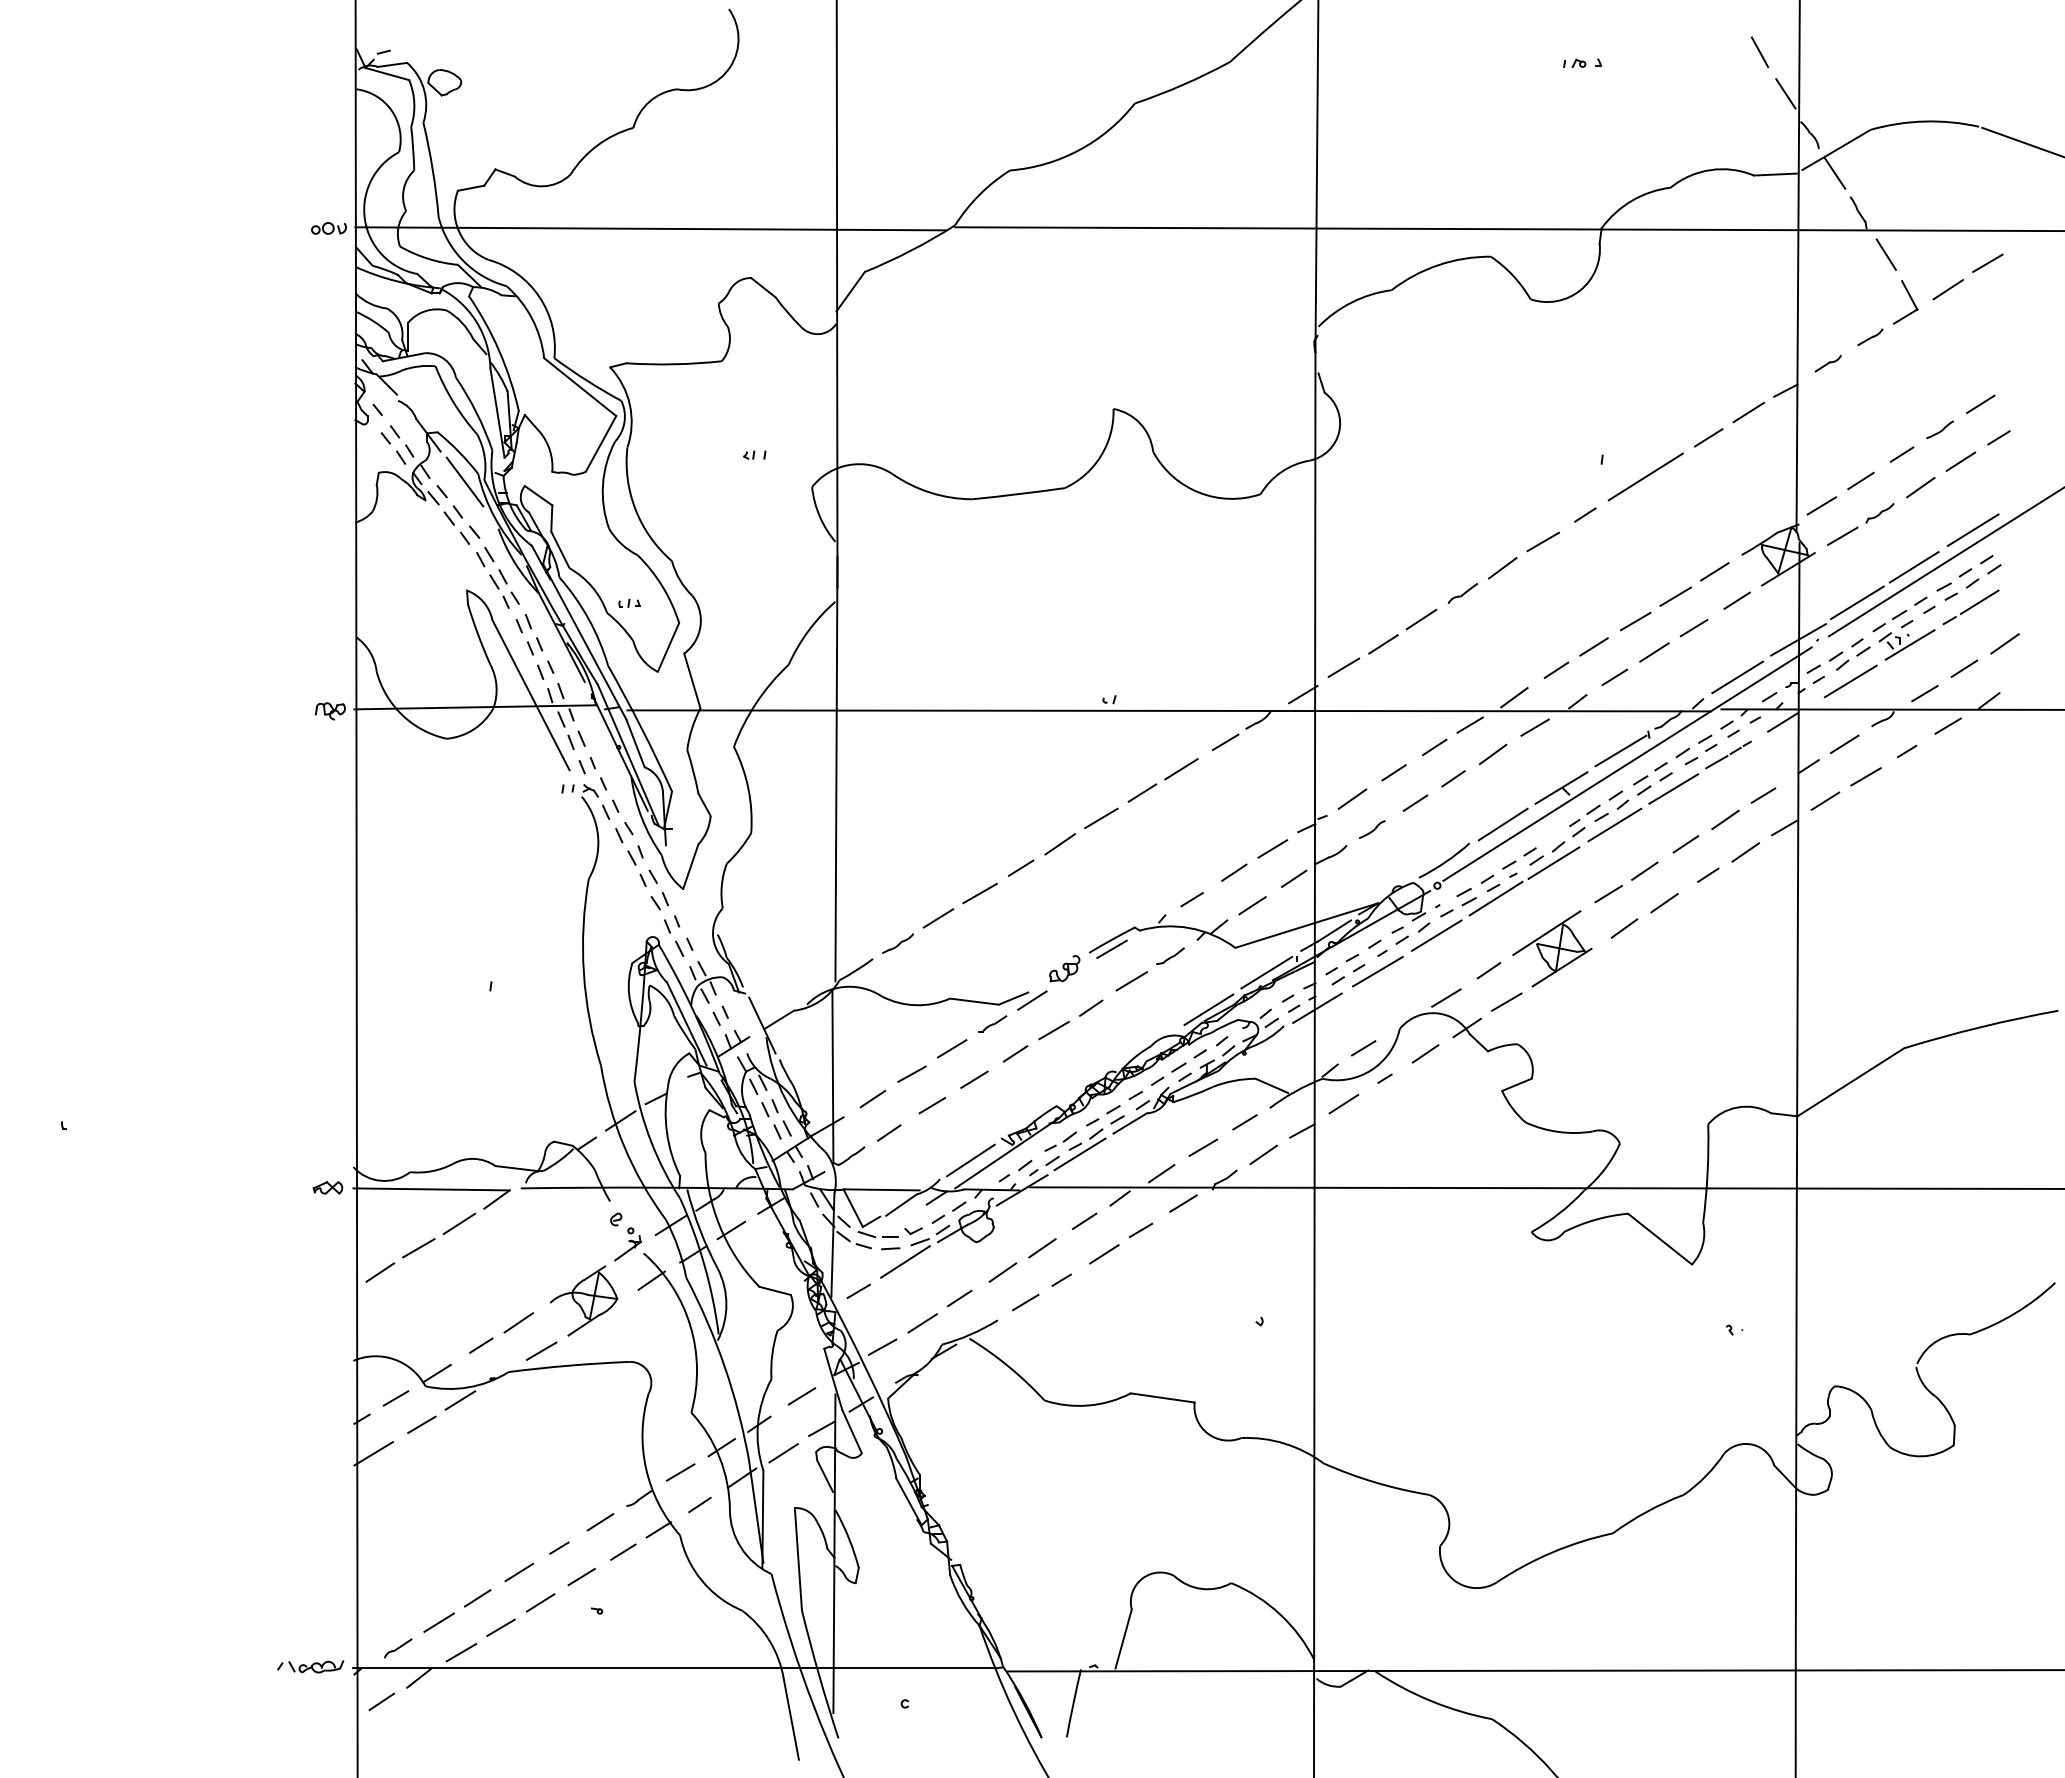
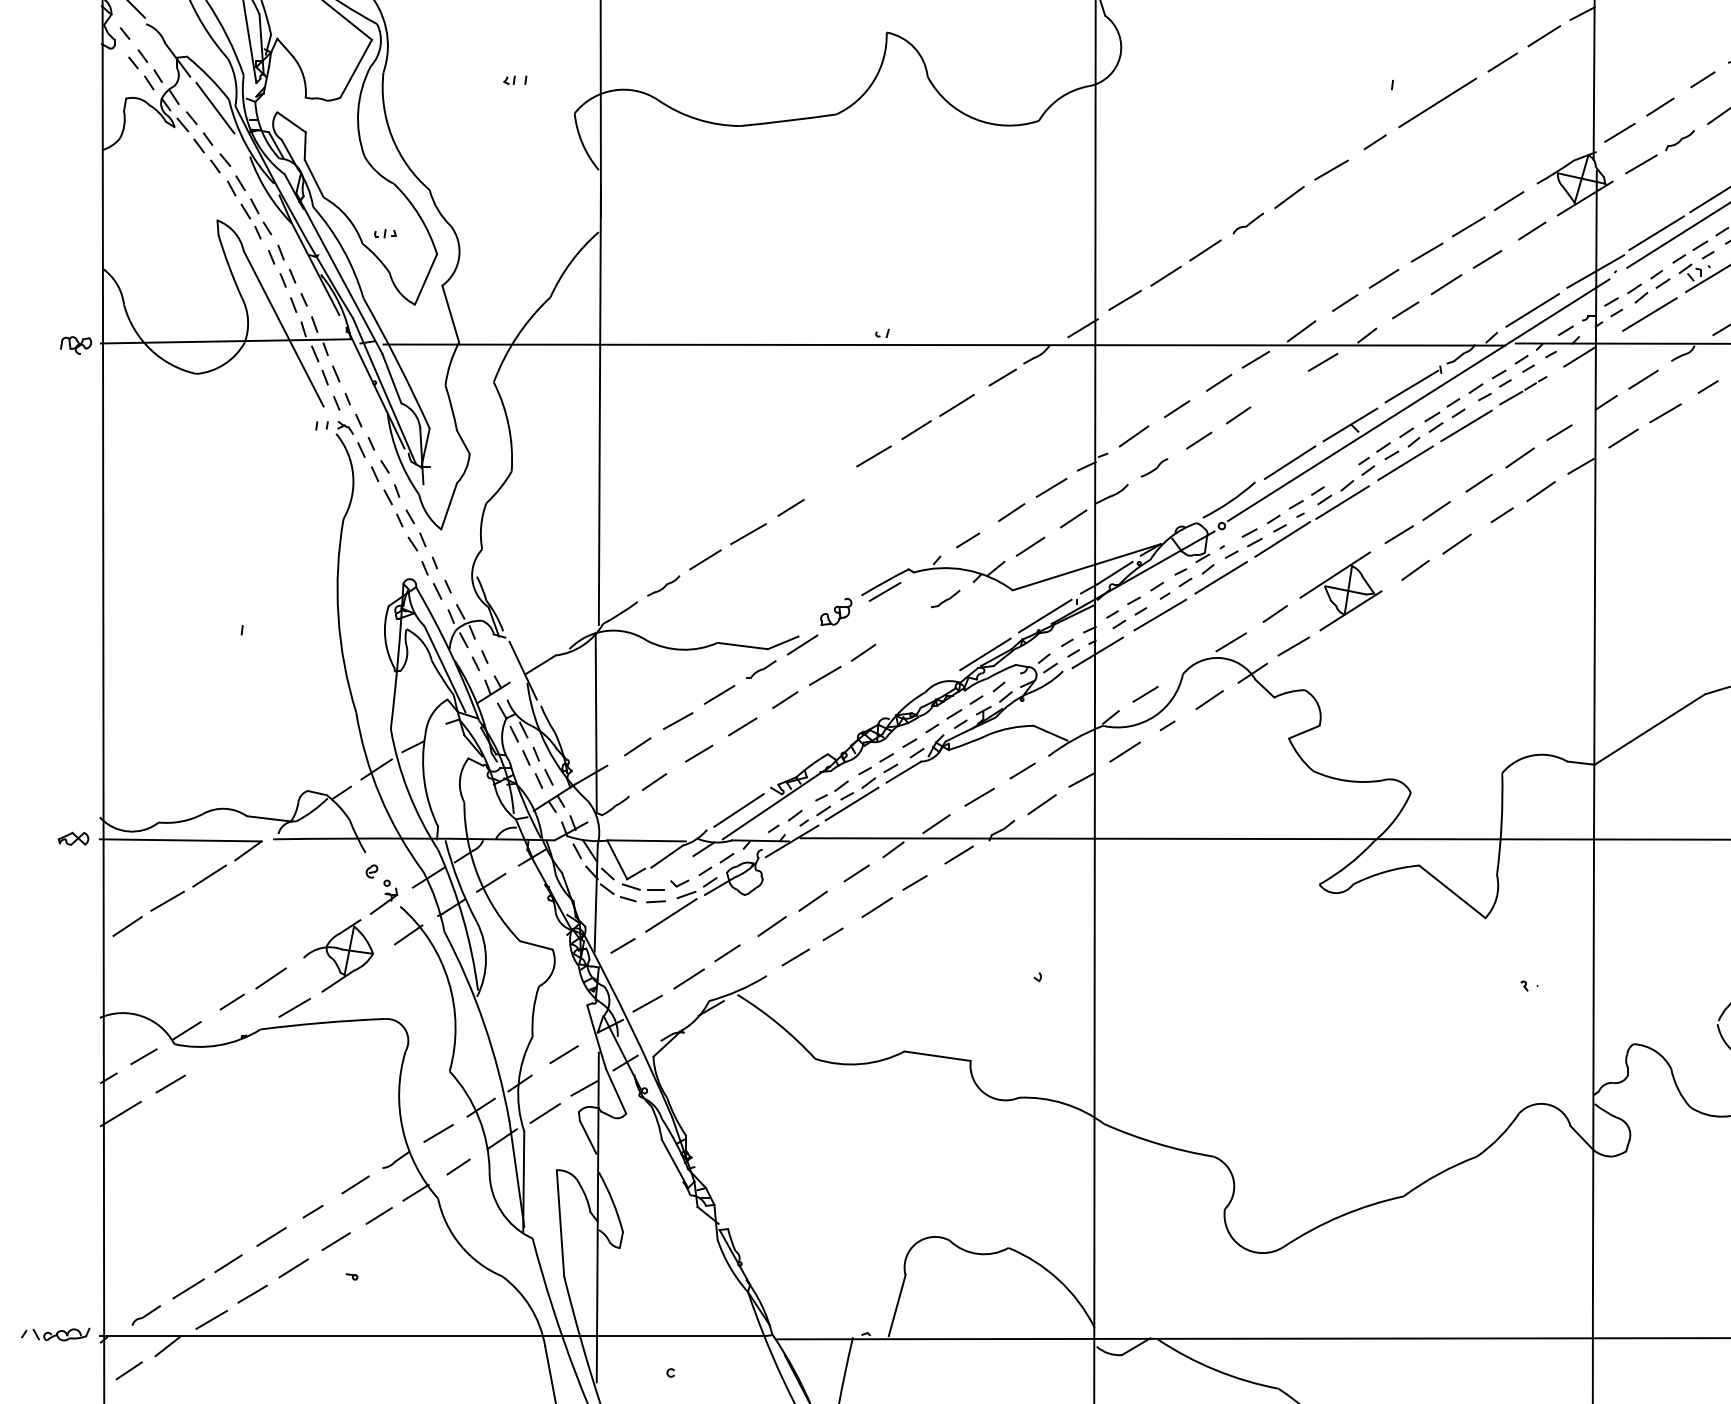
line: (1492, 754) -> (1278, 390), removed
line: (1059, 844) -> (830, 483), removed
line: (1131, 981) -> (905, 625), removed
line: (460, 1400) -> (210, 1058), removed

